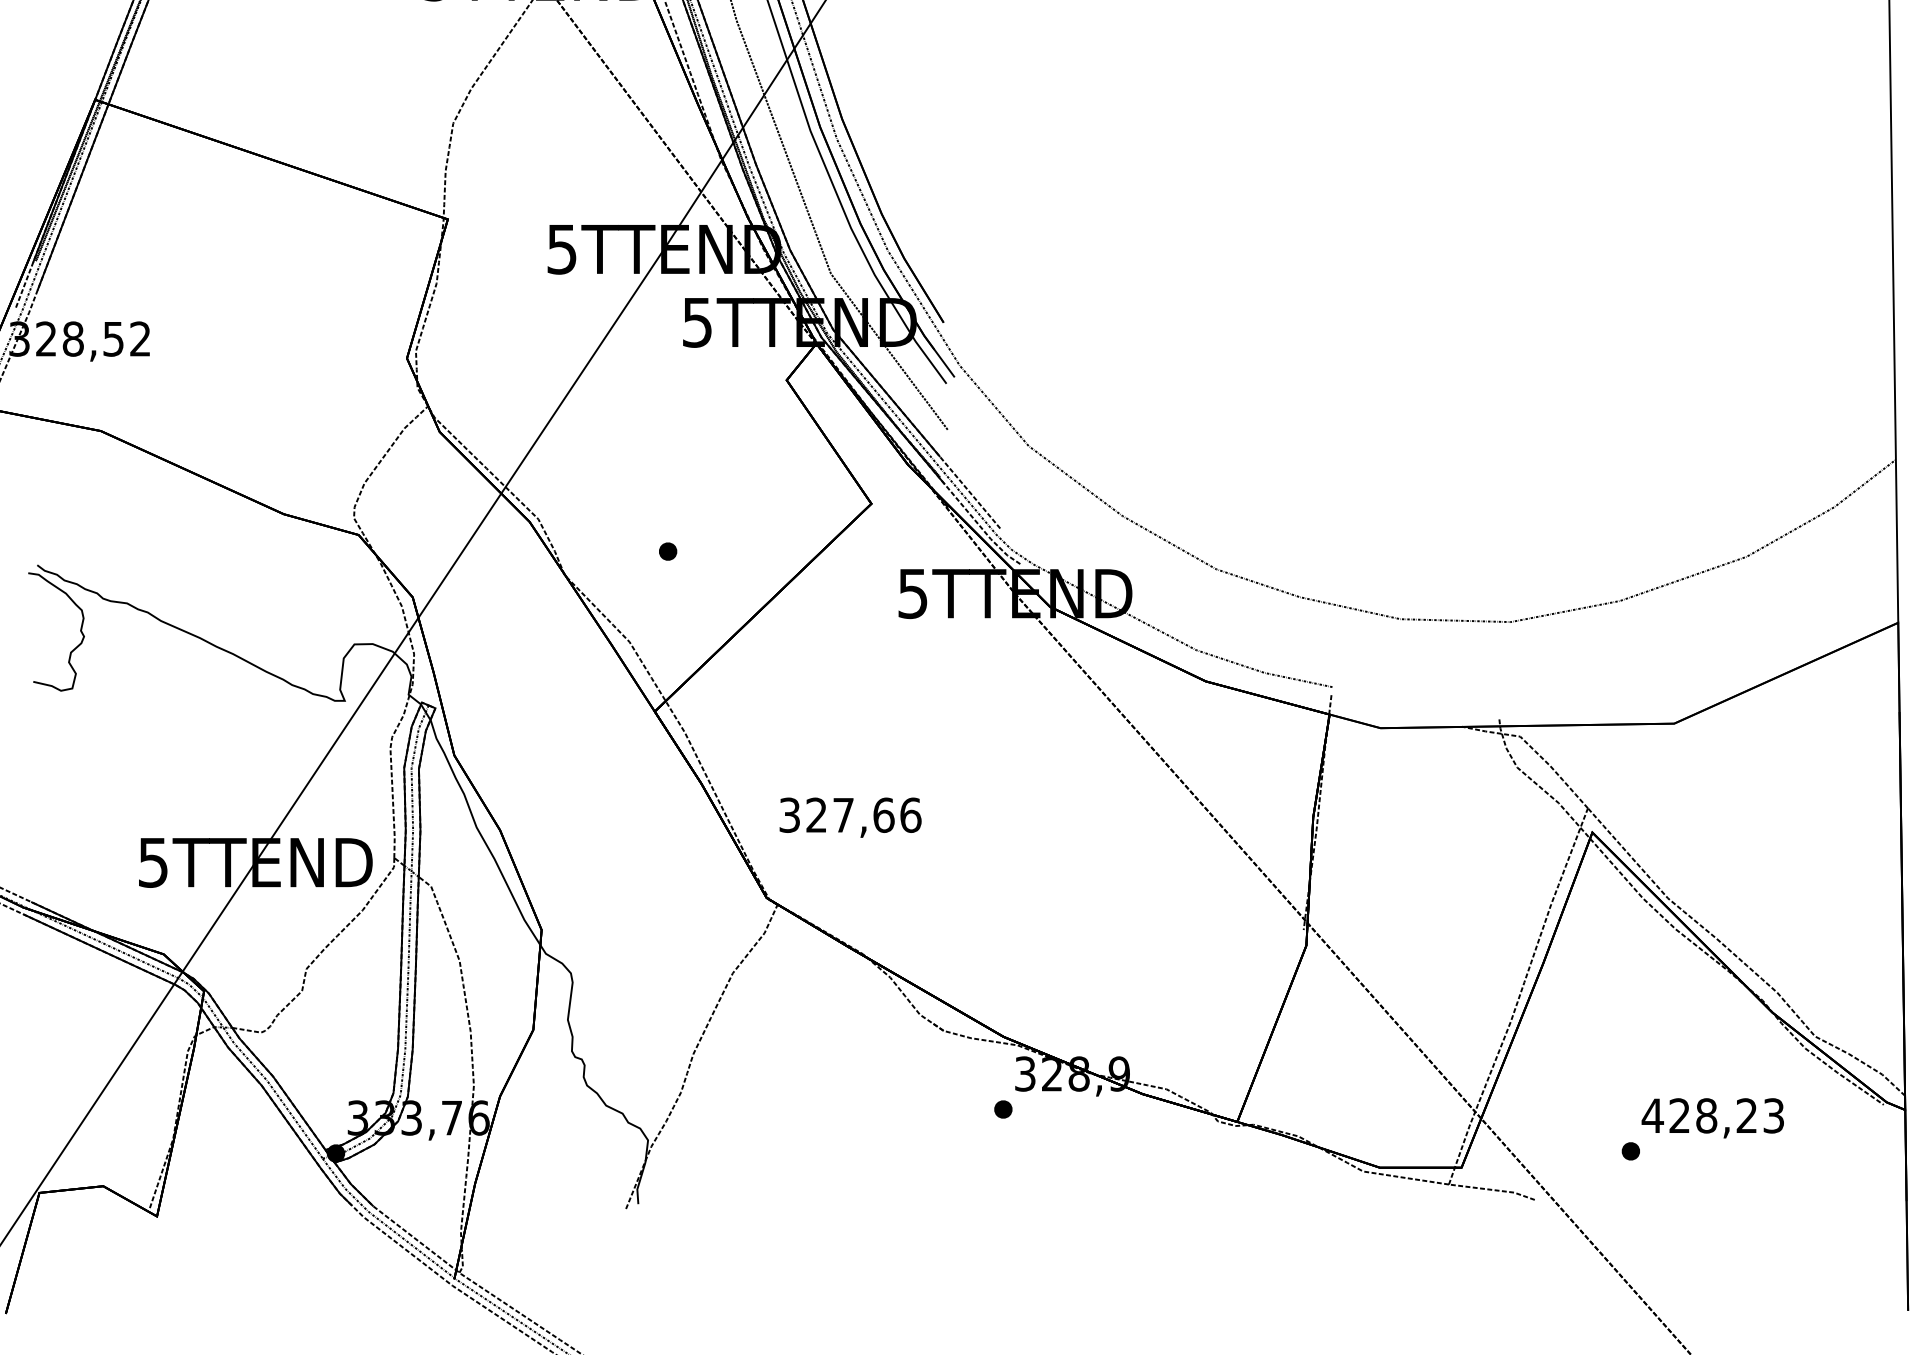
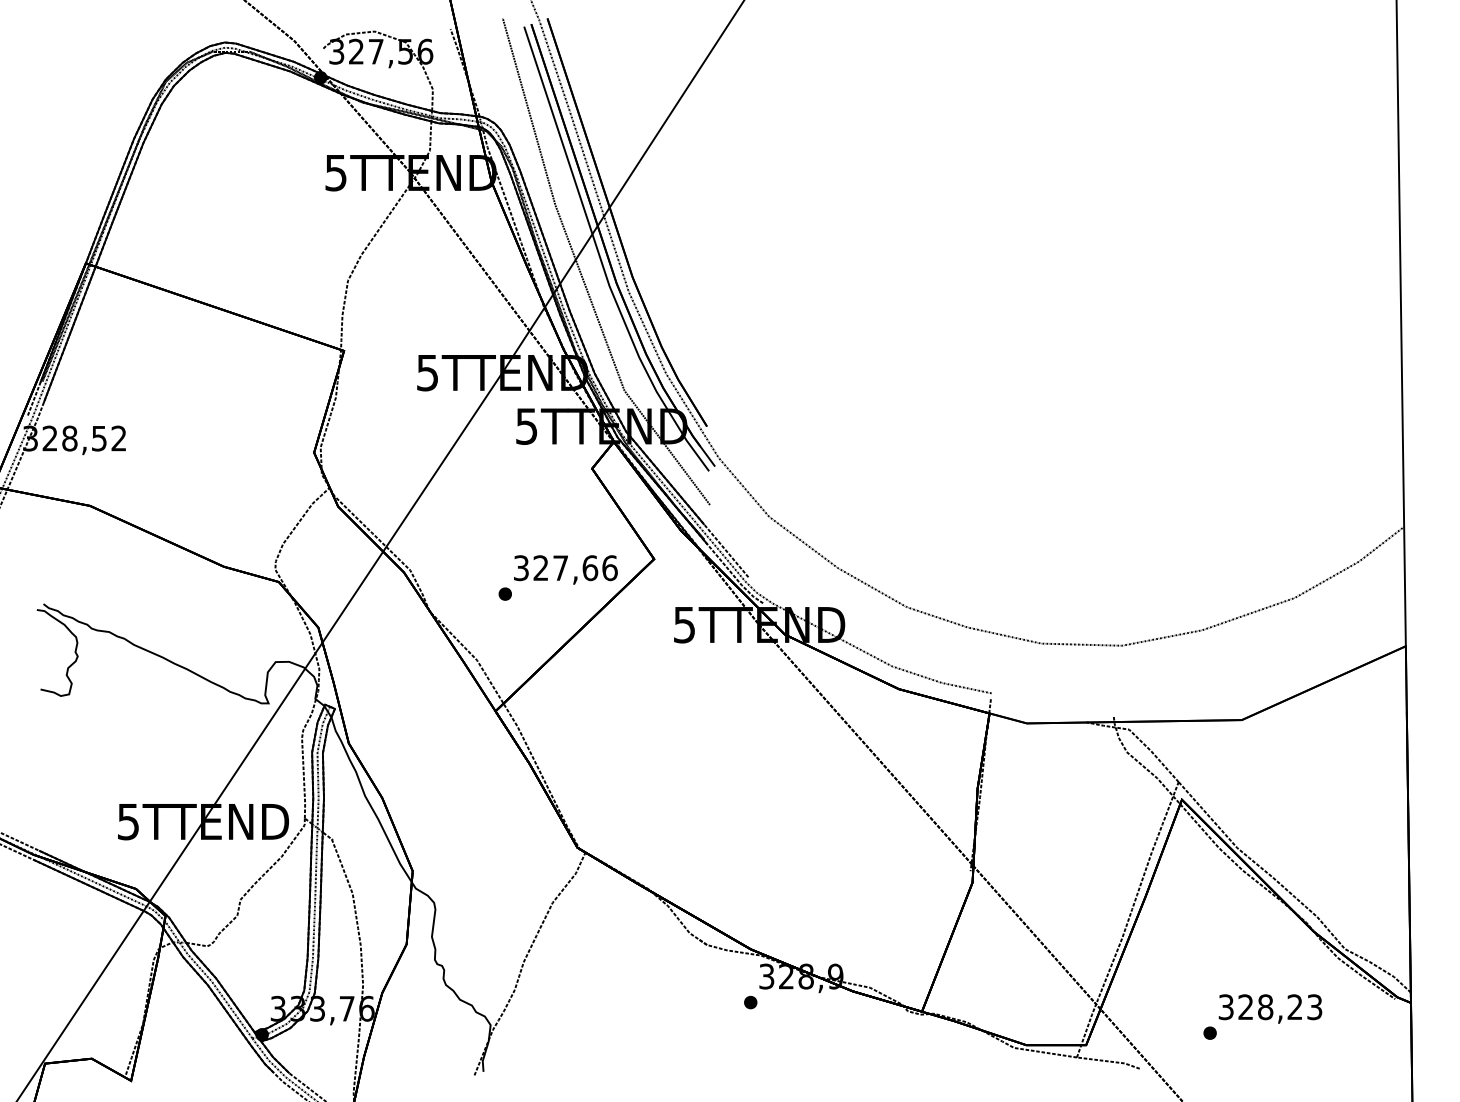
text: (850, 817) -> (565, 569), moved
text: (1653, 1116) -> (1226, 1007), 428,23 -> 328,23

